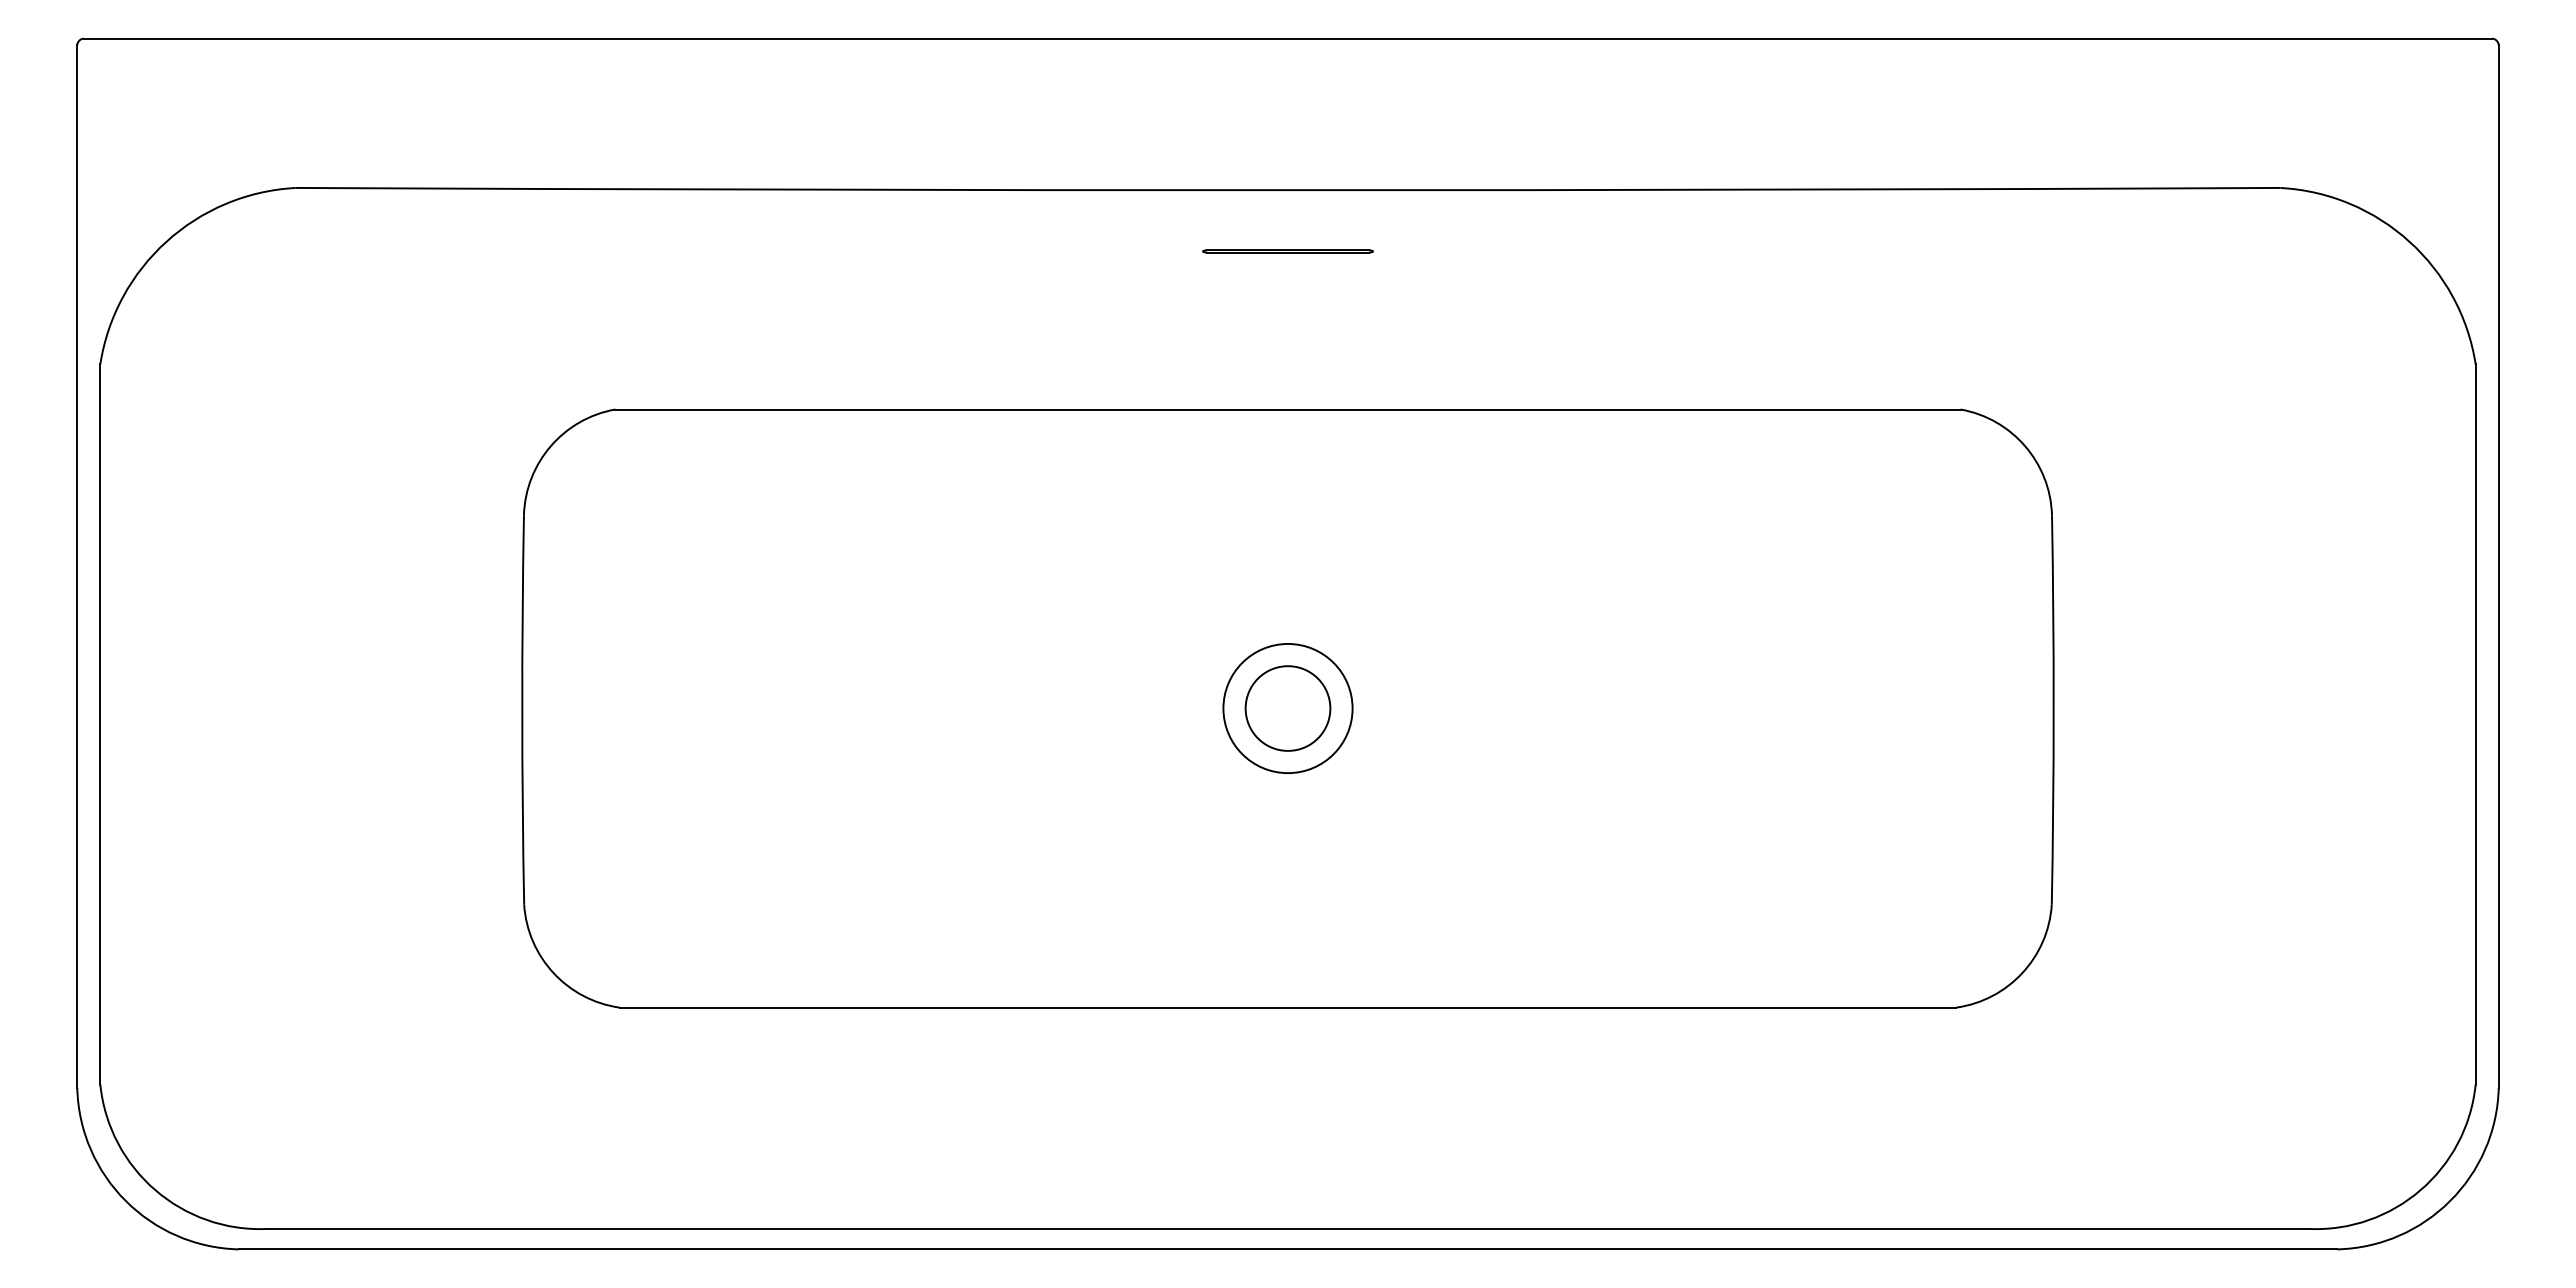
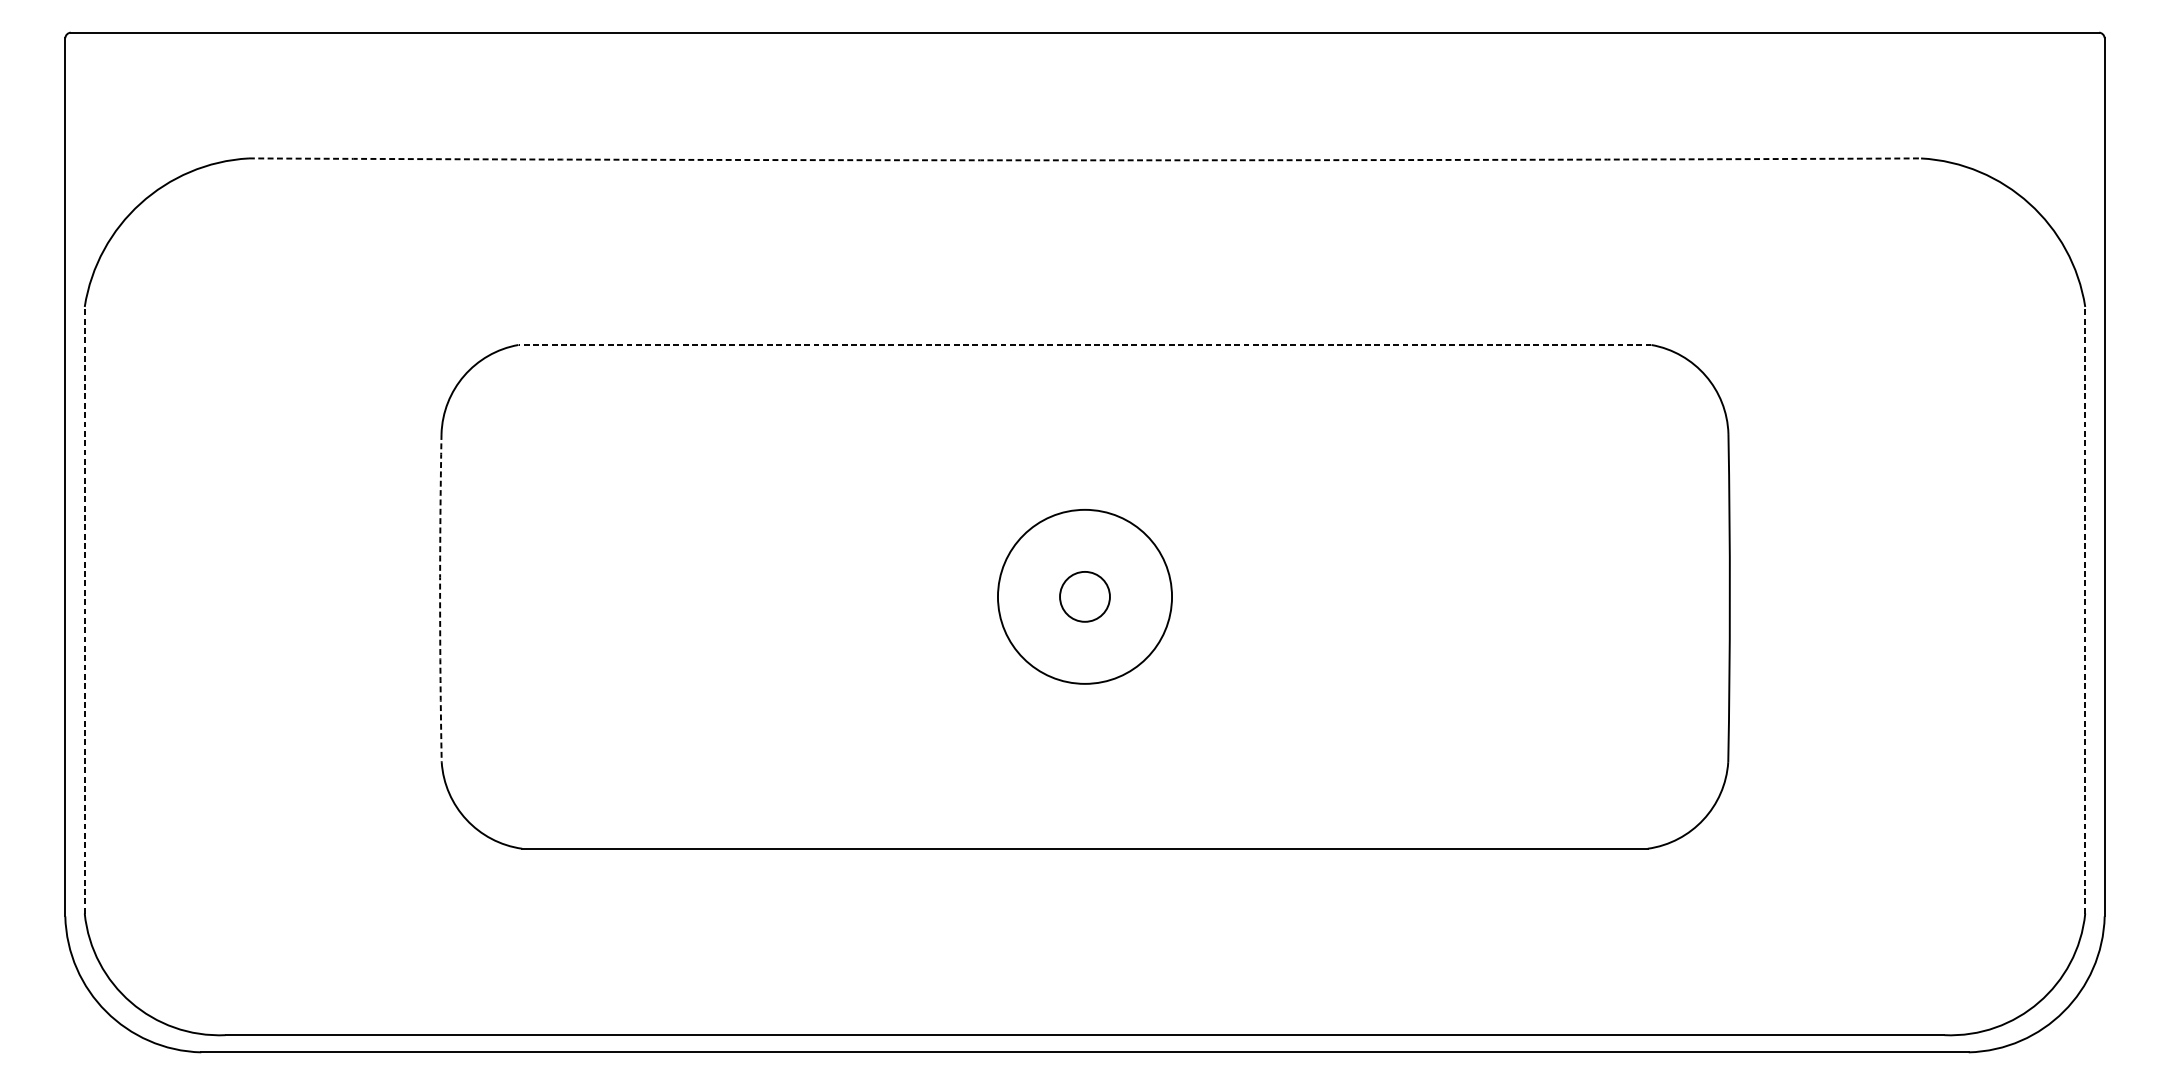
arc: (1287, 190) -> (1084, 160), solid -> dashed
line: (1287, 250) -> (1084, 211), removed
line: (1288, 409) -> (1085, 345), solid -> dashed
circle: (1287, 708) -> (1084, 596), size x0.7
circle: (1287, 708) -> (1084, 596), size x1.6
arc: (522, 710) -> (440, 598), solid -> dashed
line: (100, 723) -> (84, 609), solid -> dashed
line: (2475, 723) -> (2085, 609), solid -> dashed

